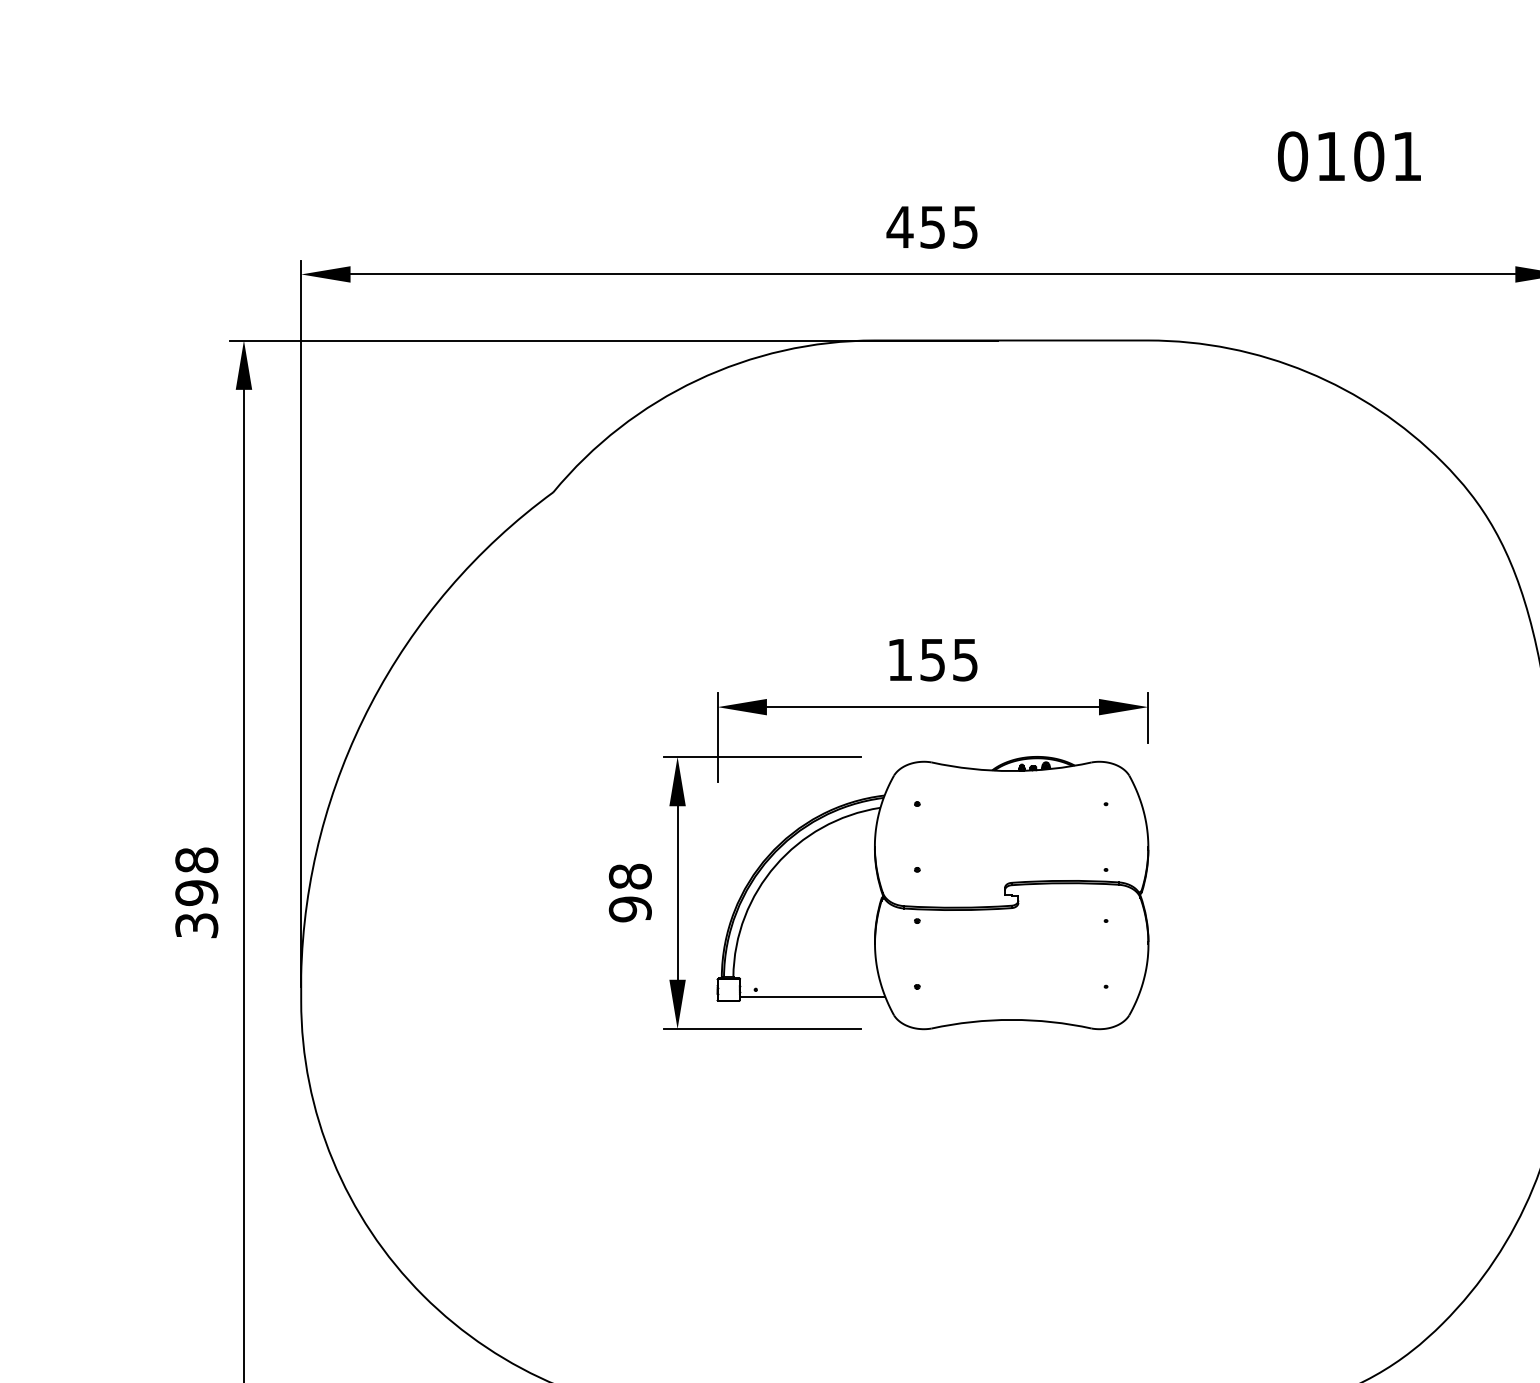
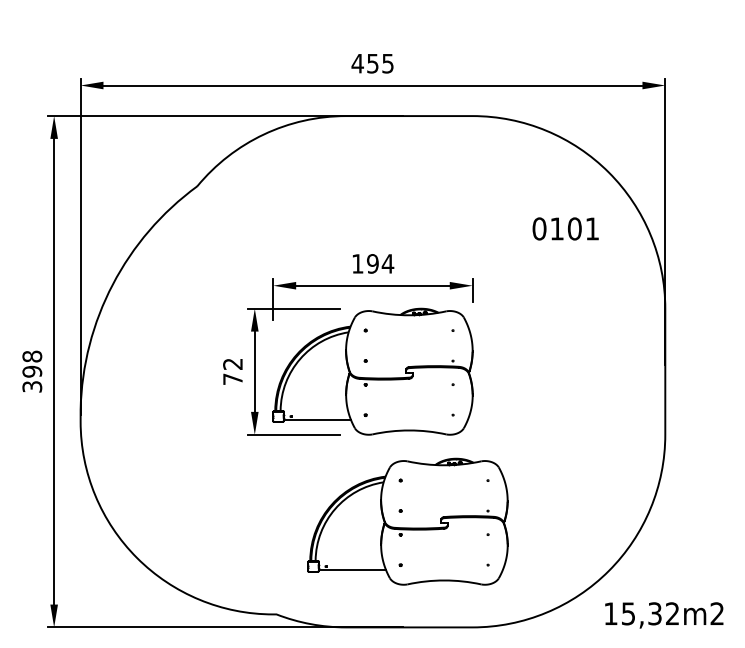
text: (1349, 155) -> (565, 228), moved
text: (949, 659) -> (380, 263), 155 -> 194
text: (629, 892) -> (232, 371), 98 -> 72
part: (1007, 1216) -> (407, 521), added

